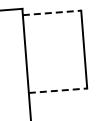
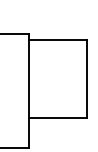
line: (52, 13) -> (58, 40), dashed -> solid
line: (58, 90) -> (58, 118), dashed -> solid

